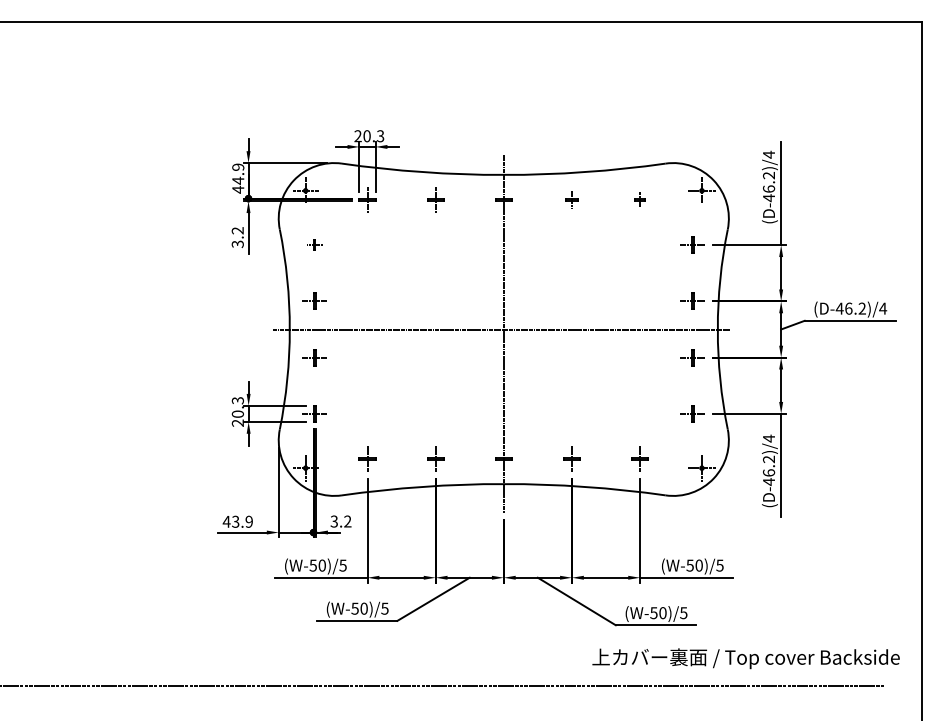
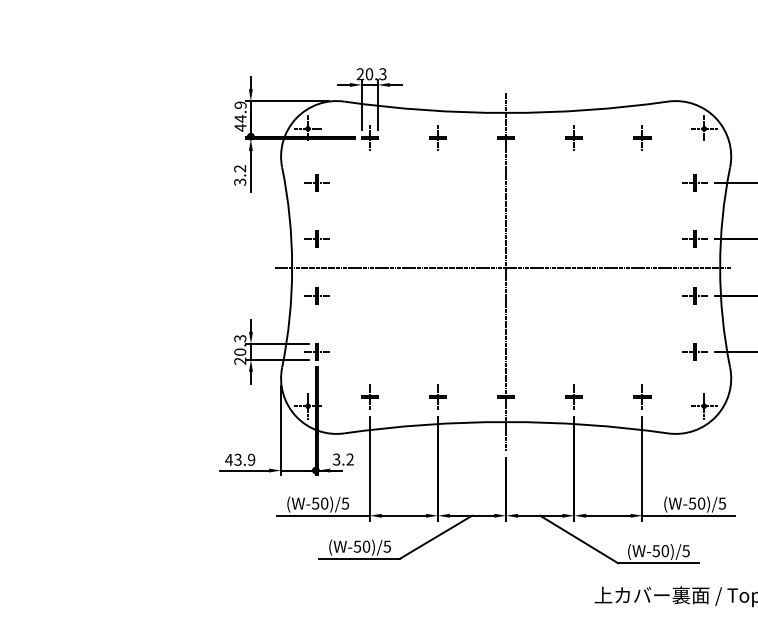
part: (571, 199) -> (573, 137), size x1.43
part: (639, 199) -> (641, 137), size x1.67
part: (314, 244) -> (316, 182), size x1.67

